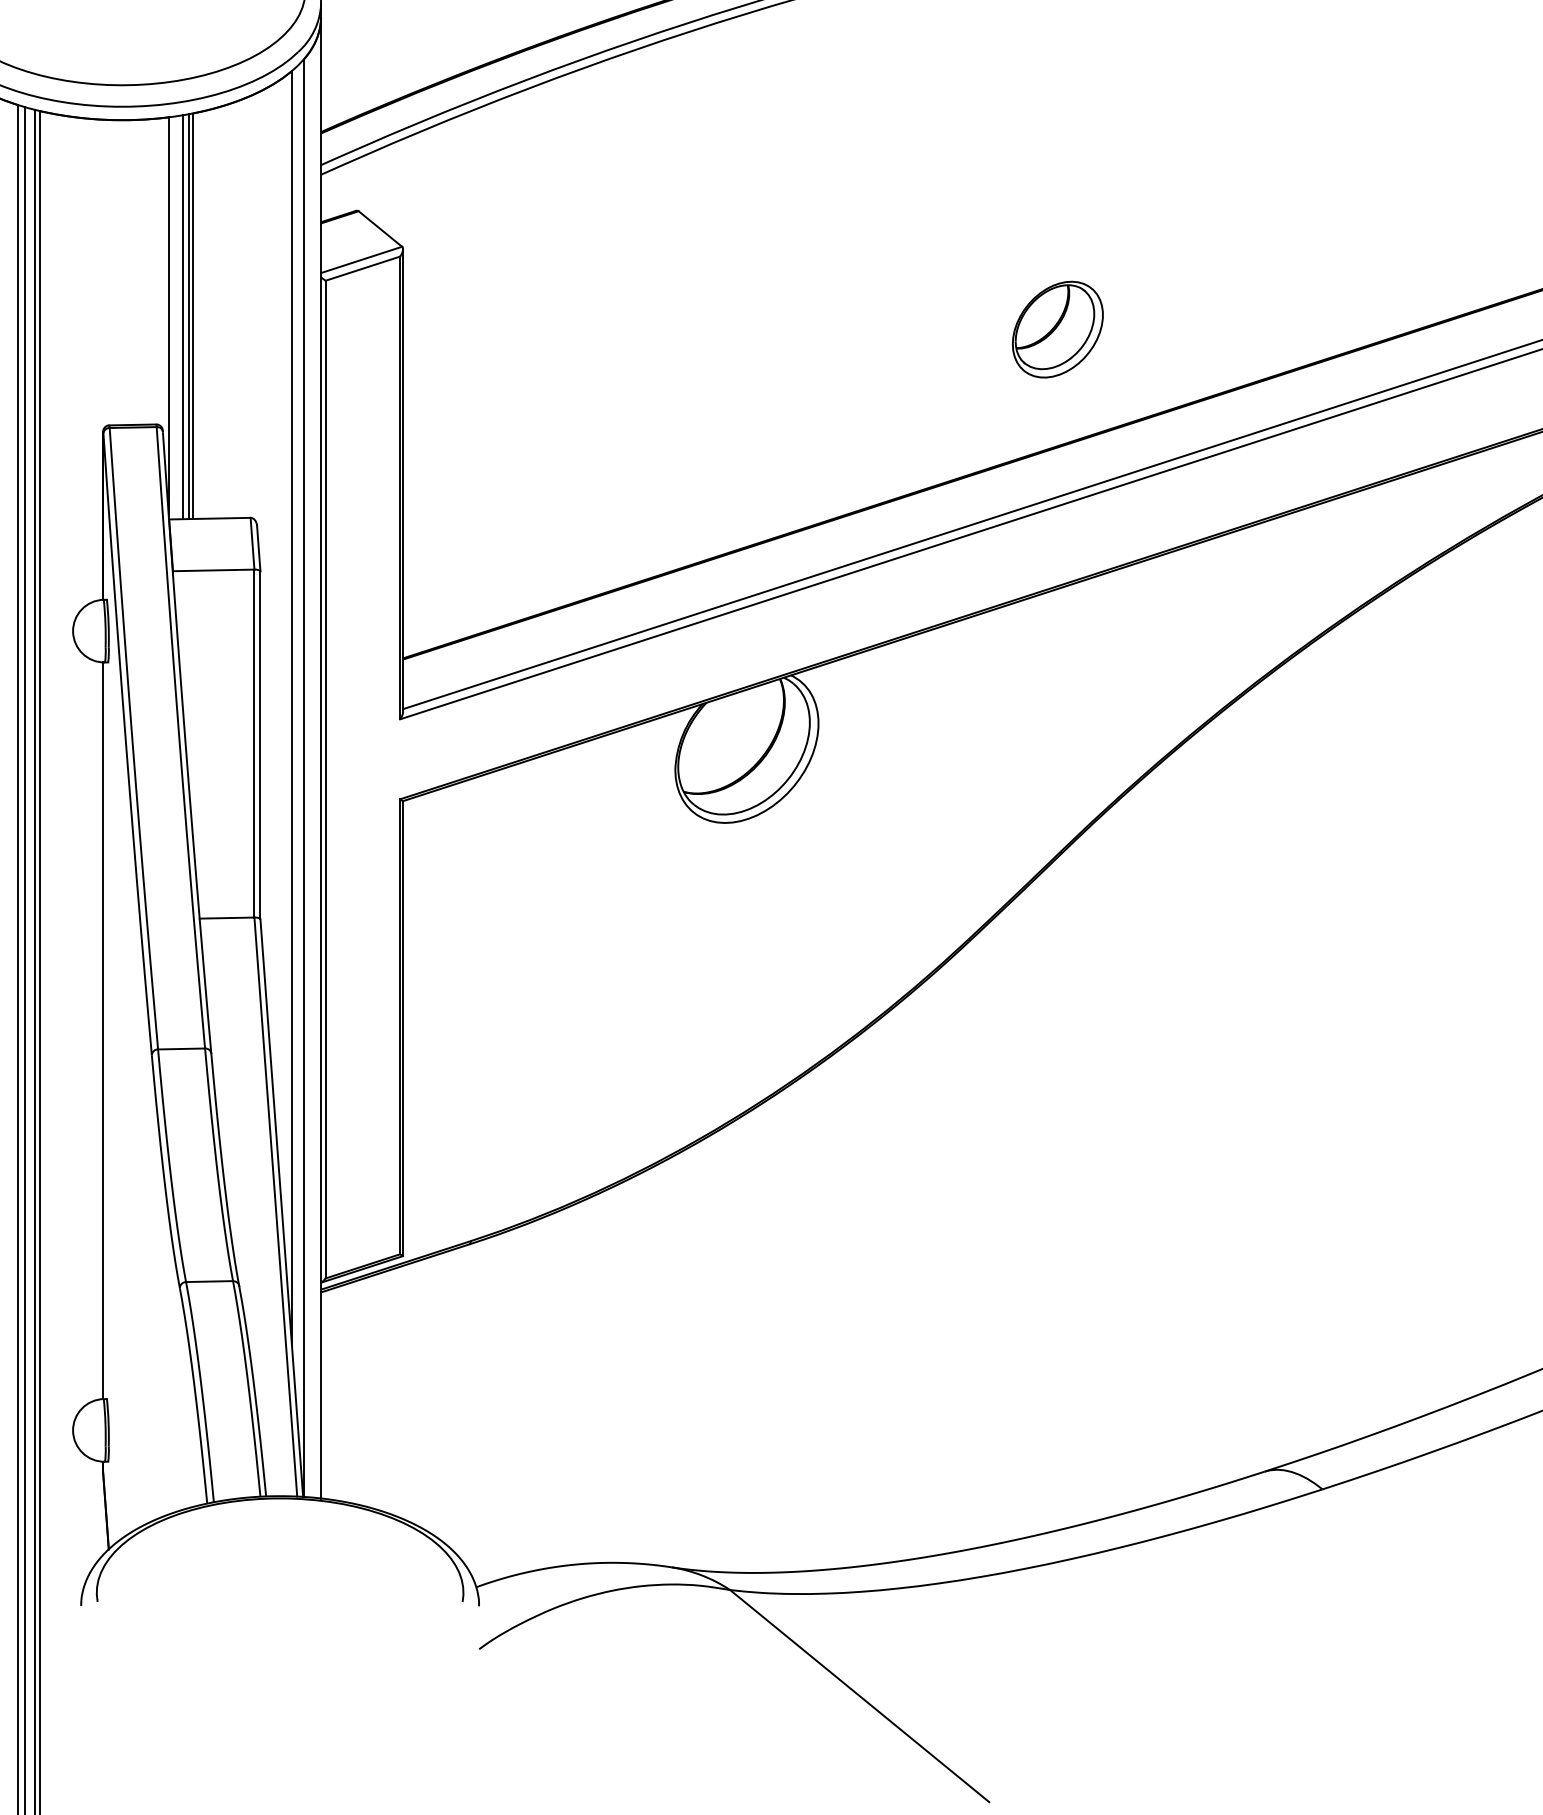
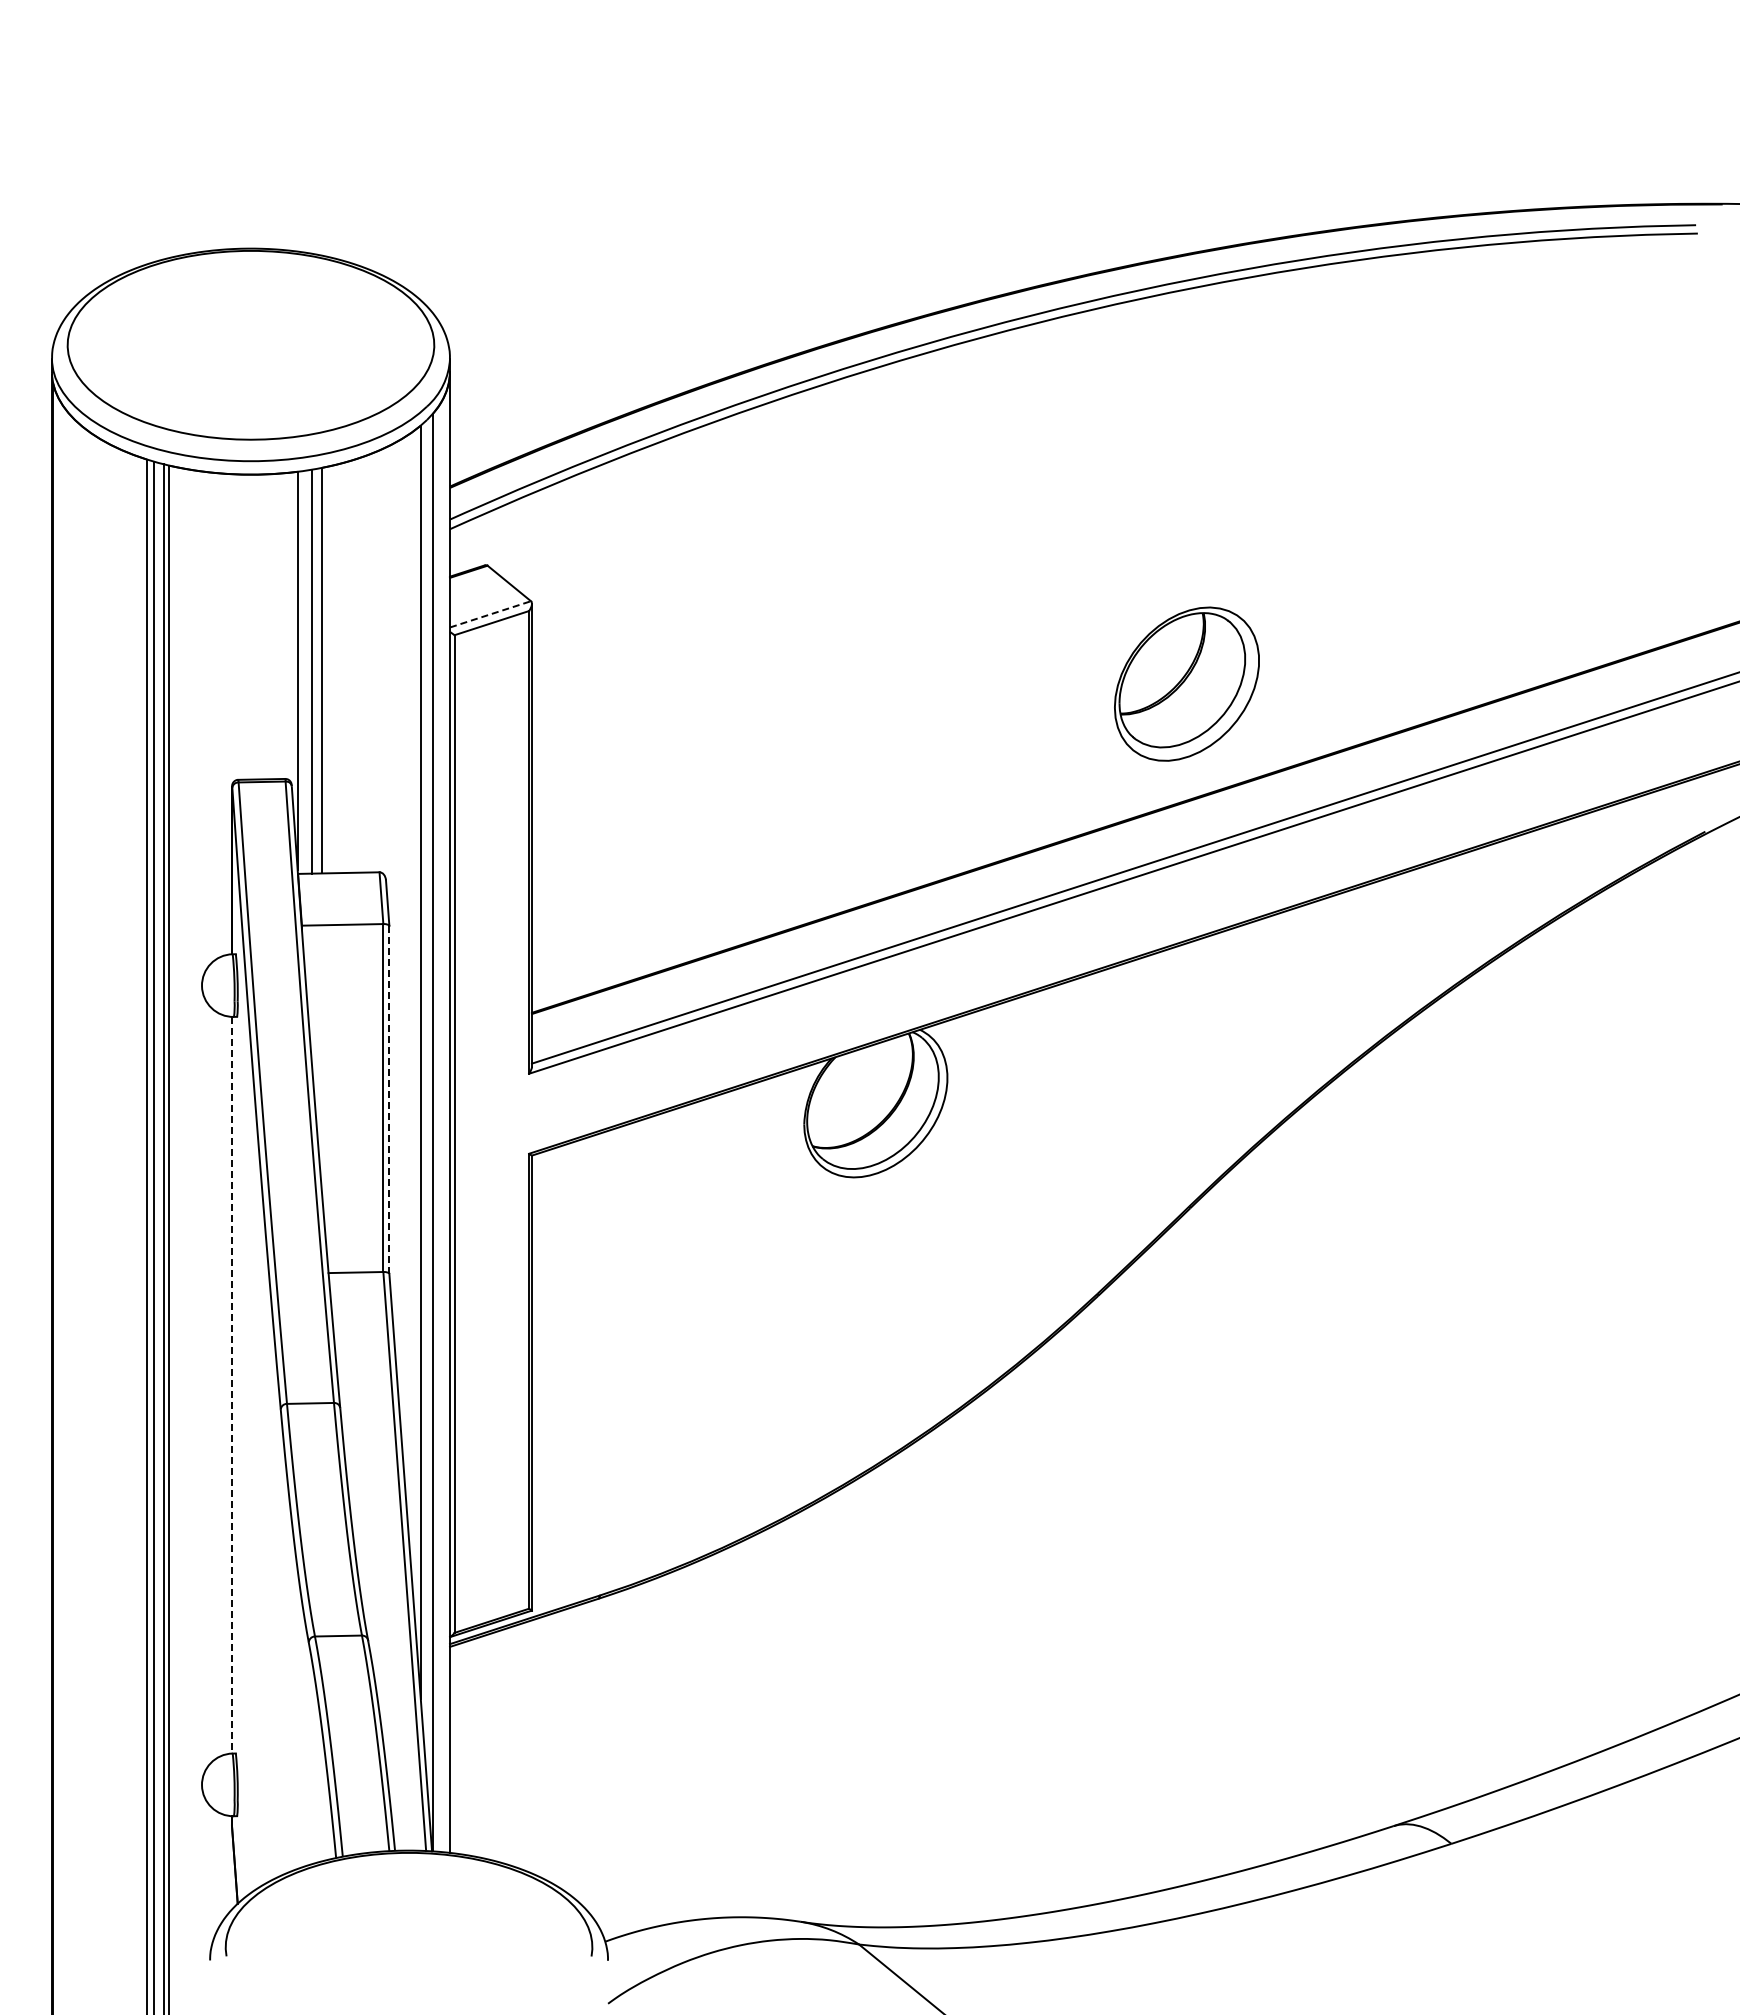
line: (361, 260) -> (490, 614), solid -> dashed
line: (188, 316) -> (317, 670), removed
part: (1057, 329) -> (1186, 683), size x1.6
line: (260, 745) -> (389, 1099), solid -> dashed
line: (102, 1031) -> (231, 1385), solid -> dashed

